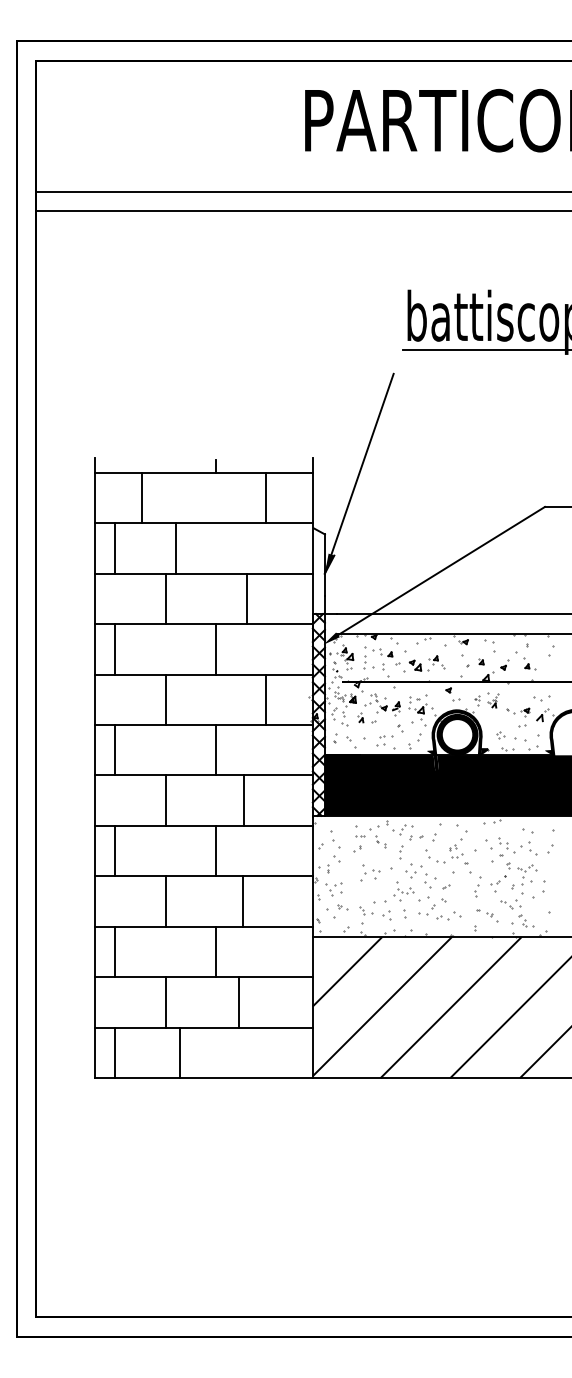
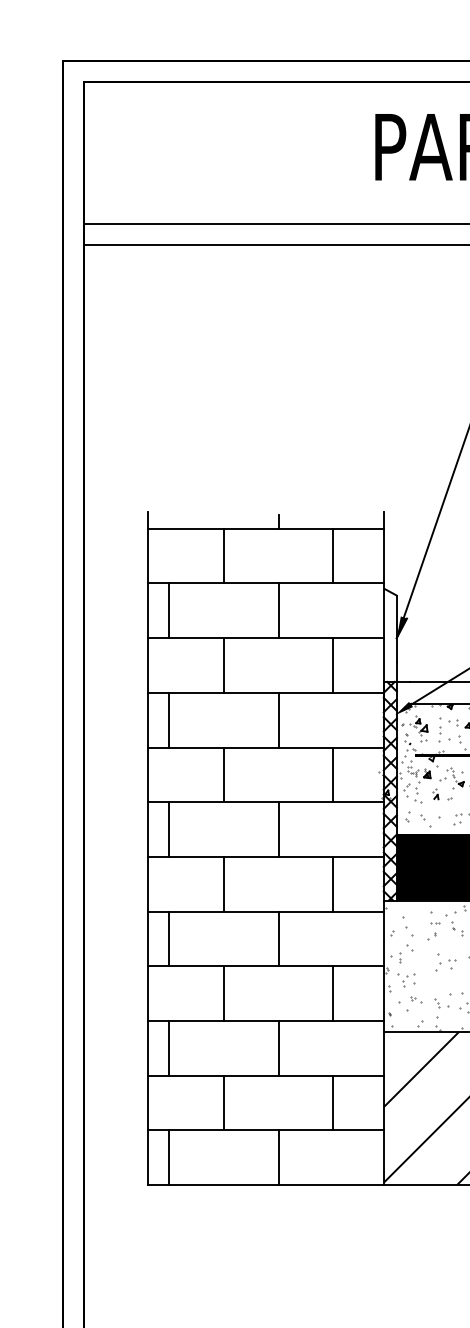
line: (141, 497) -> (224, 555), moved
line: (175, 548) -> (278, 610), moved
line: (247, 598) -> (333, 665), moved
line: (244, 800) -> (333, 884), moved
line: (243, 901) -> (333, 993), moved
line: (239, 1002) -> (333, 1102), moved
line: (179, 1052) -> (278, 1157), moved

